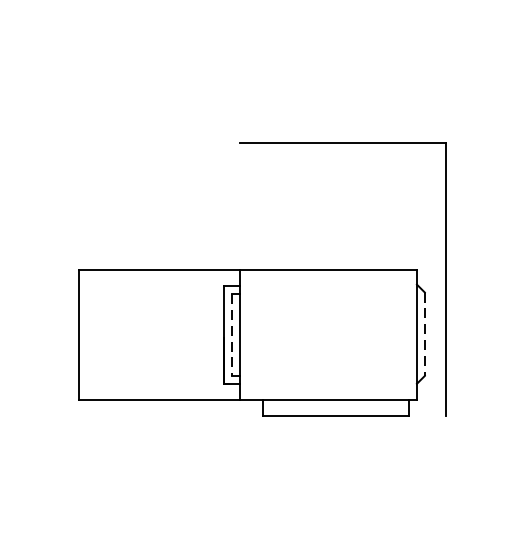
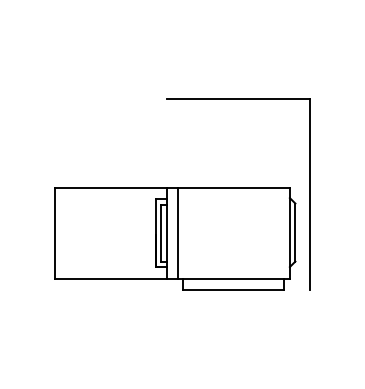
line: (255, 334) -> (177, 232), added
line: (425, 334) -> (295, 232), dashed -> solid
line: (232, 335) -> (161, 233), dashed -> solid

